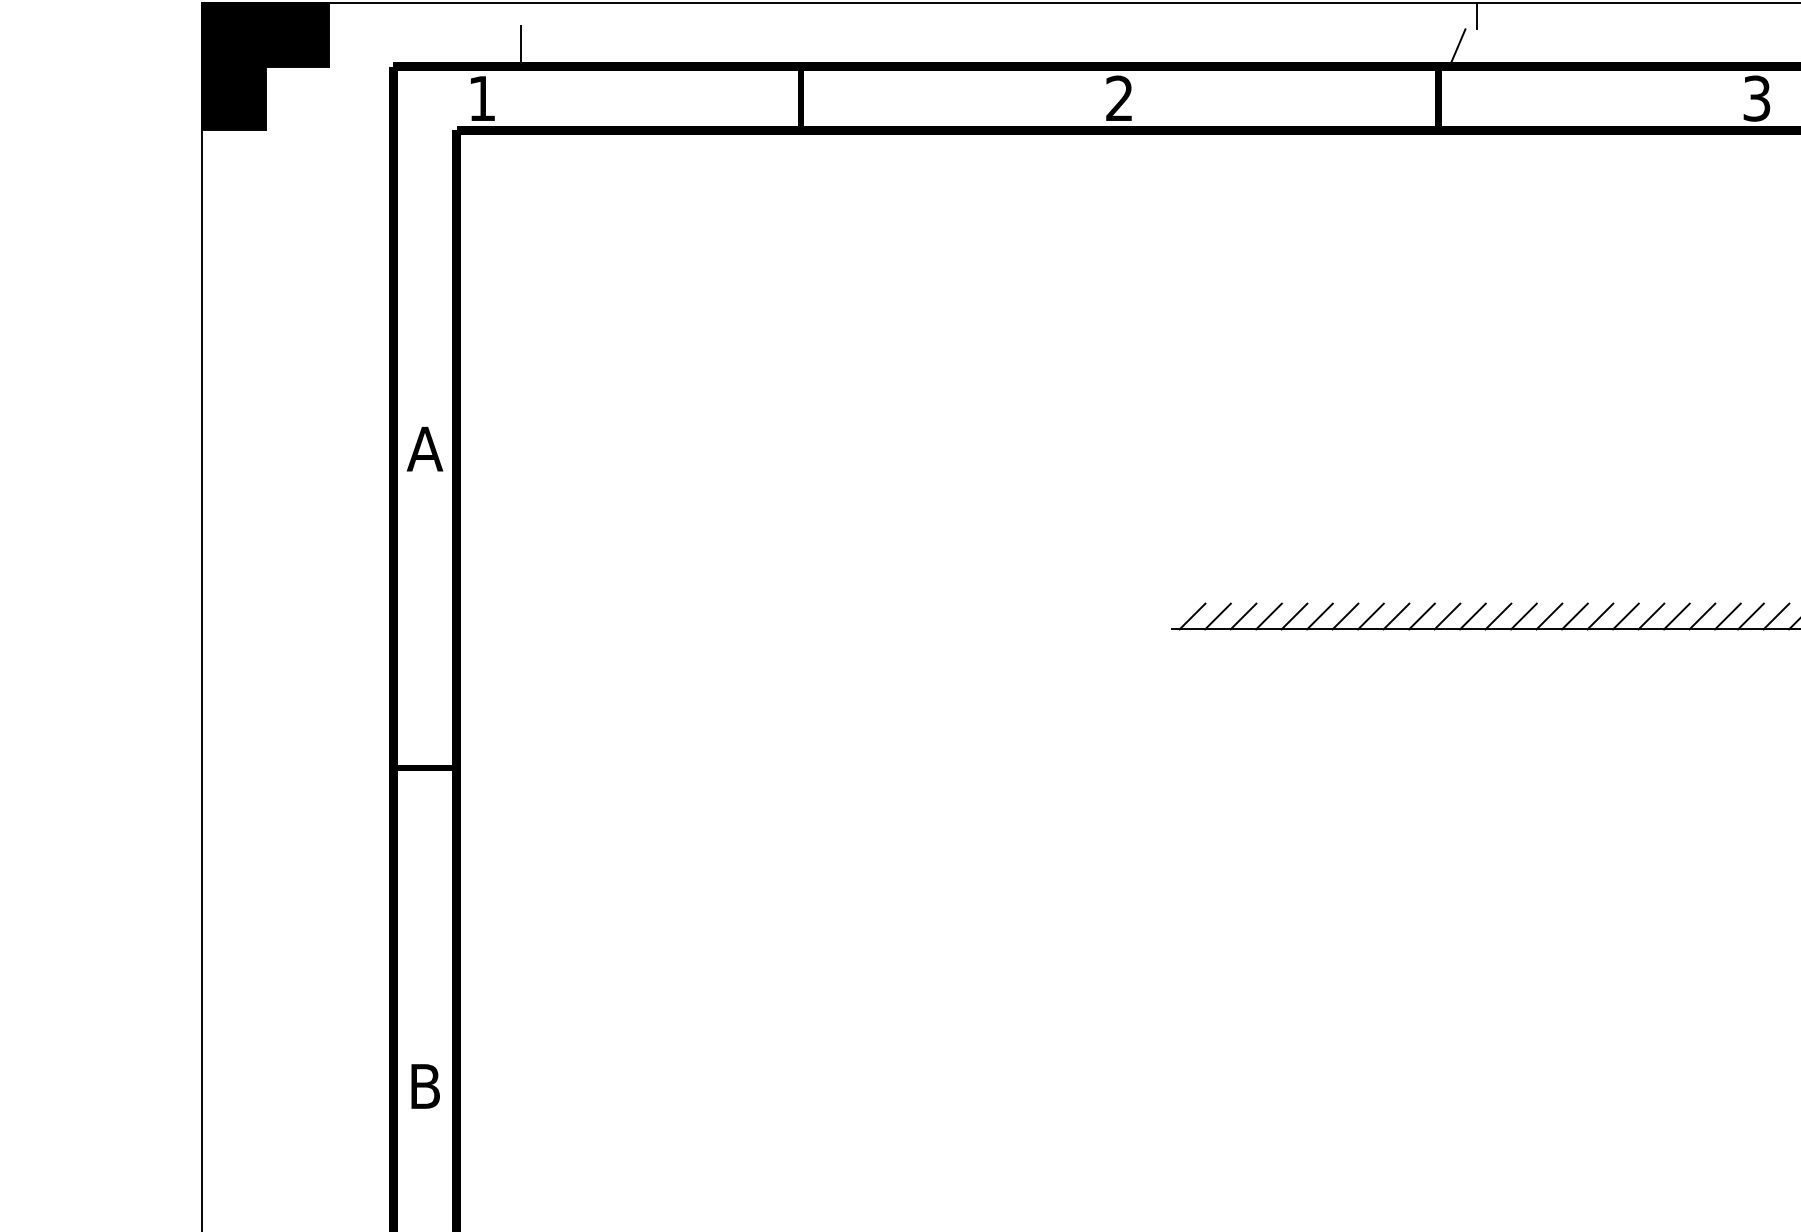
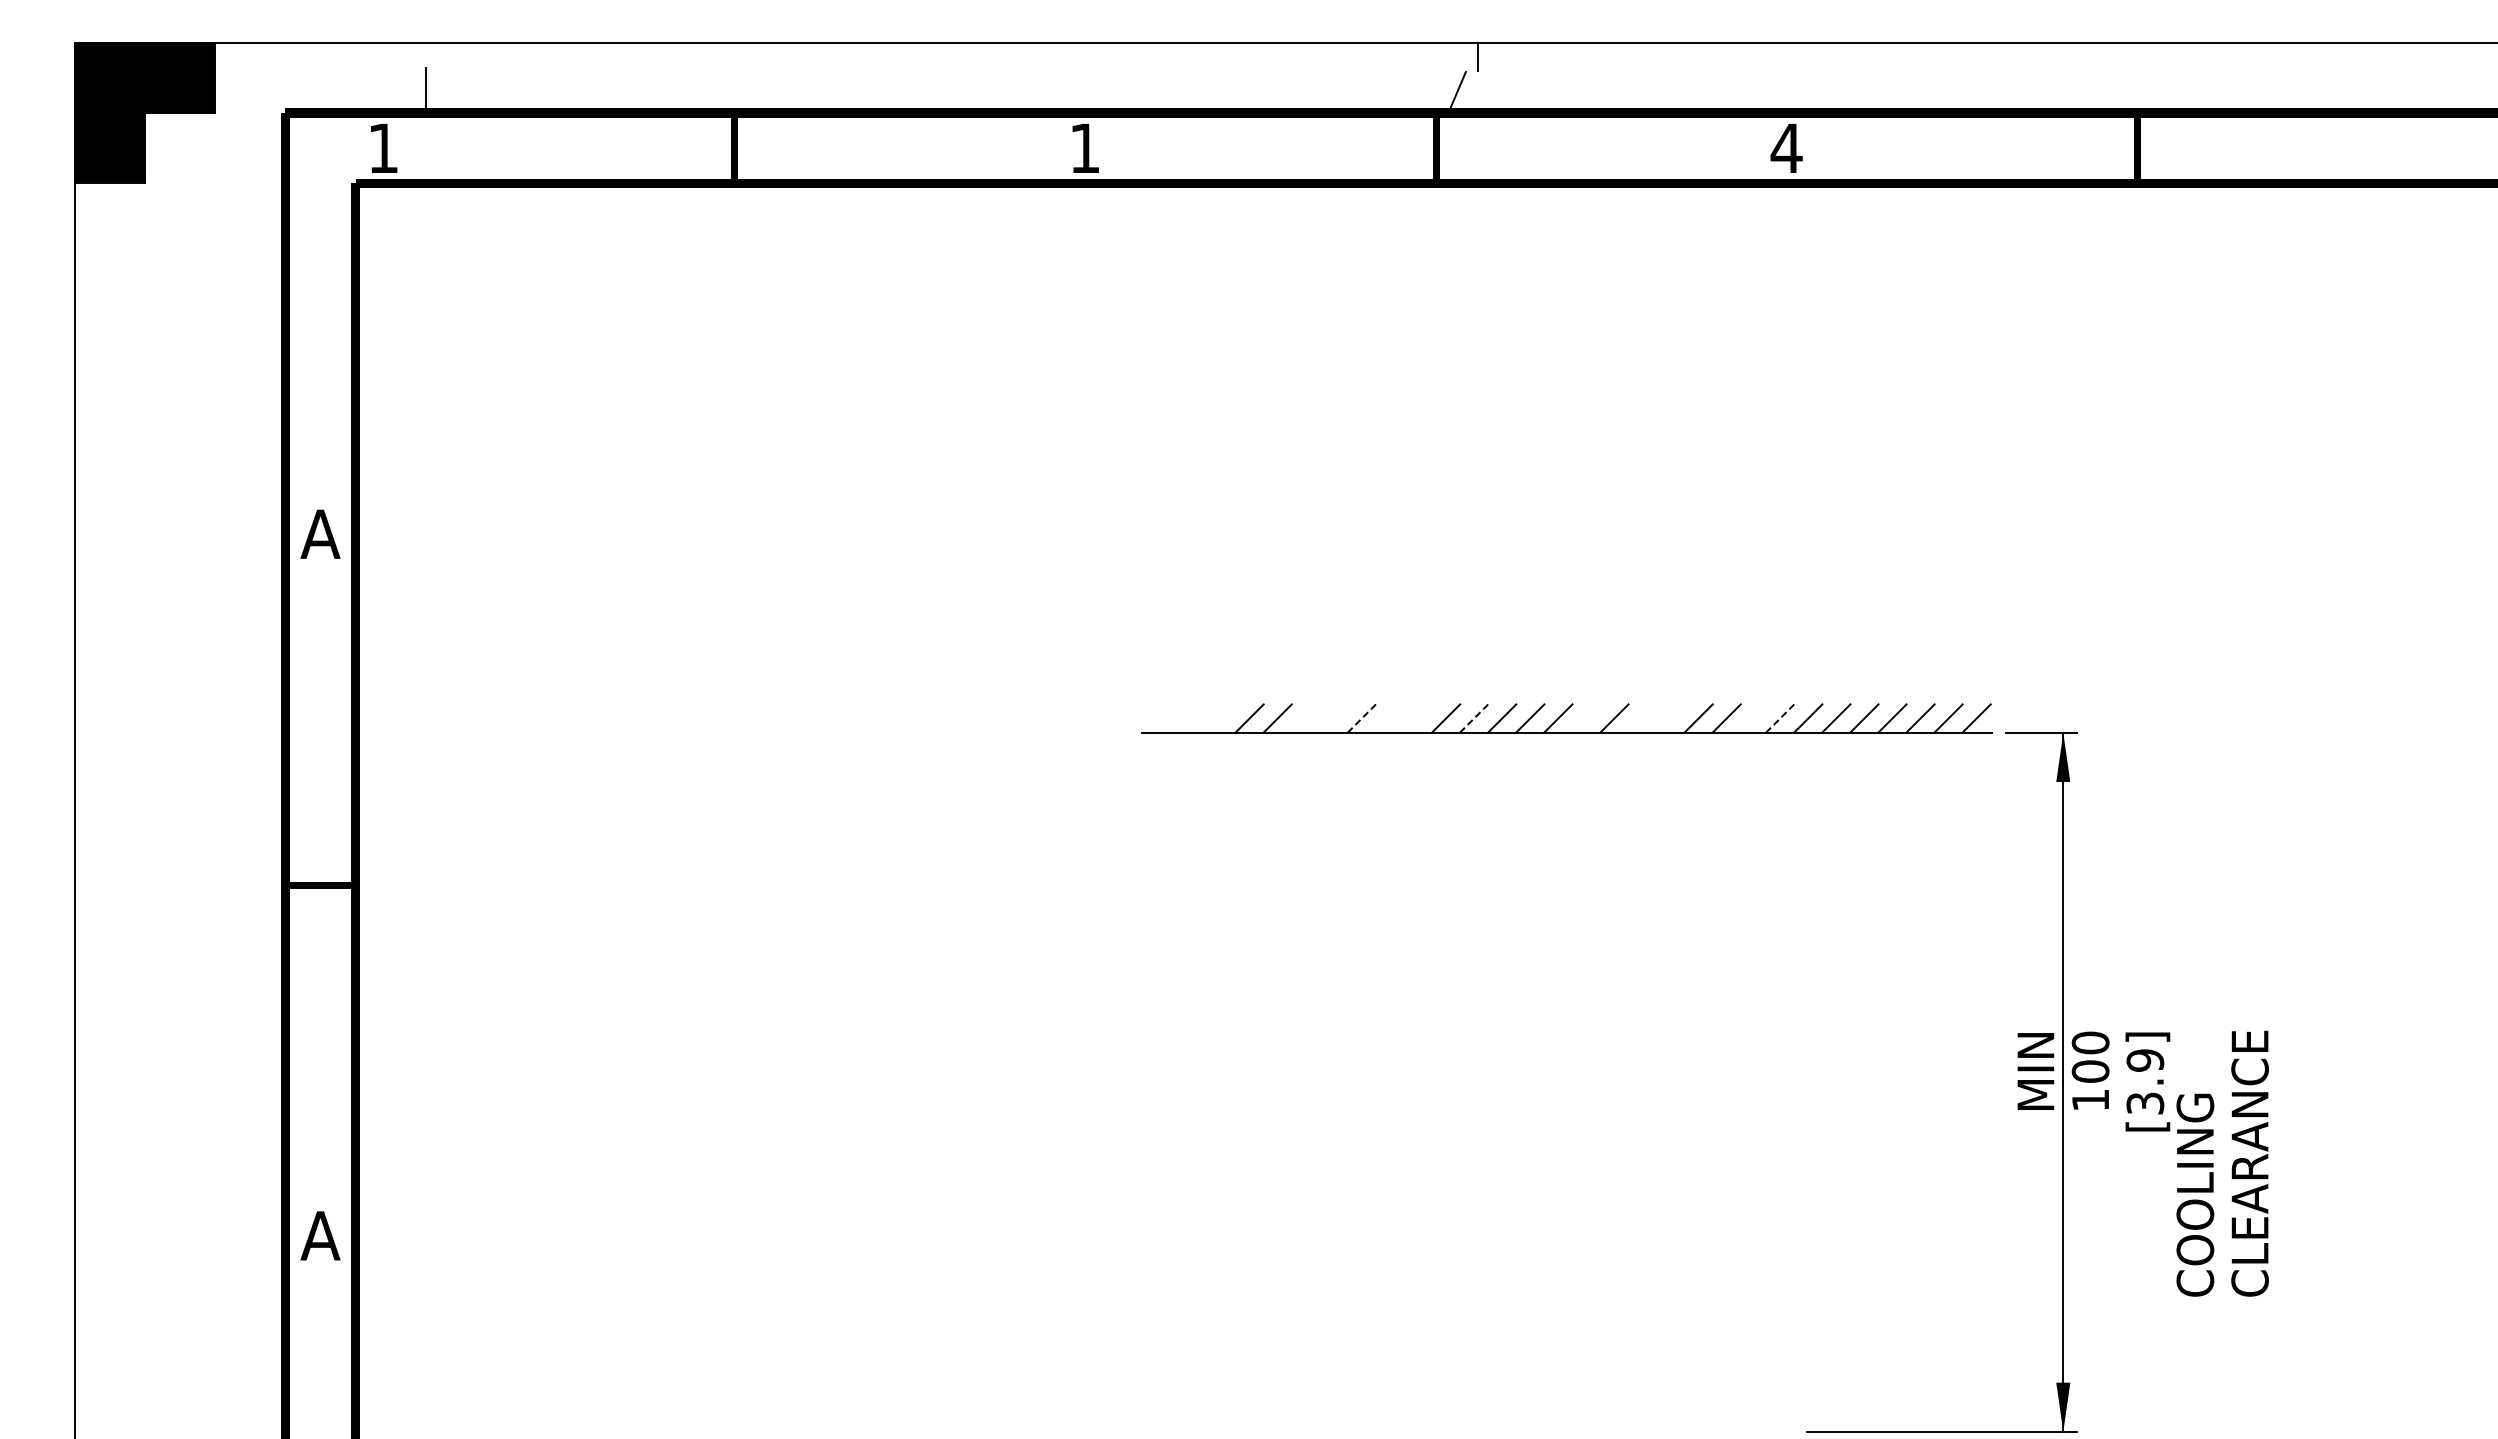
text: (1119, 97) -> (1084, 147), 2 -> 1
text: (1756, 98) -> (1786, 148), 3 -> 4
line: (1192, 616) -> (1165, 718), removed
line: (1218, 616) -> (1193, 718), removed
line: (1243, 616) -> (1221, 718), removed
line: (1319, 616) -> (1305, 718), removed
line: (1345, 616) -> (1333, 718), removed
line: (1371, 616) -> (1362, 718), solid -> dashed
line: (1396, 616) -> (1389, 718), removed
line: (1421, 616) -> (1417, 718), removed
line: (1473, 616) -> (1474, 718), solid -> dashed
line: (1575, 616) -> (1586, 718), removed
line: (1625, 616) -> (1642, 718), removed
line: (1651, 616) -> (1670, 718), removed
line: (1727, 616) -> (1754, 718), removed
line: (1751, 616) -> (1780, 718), solid -> dashed
text: (425, 1086) -> (320, 1235), B -> A

